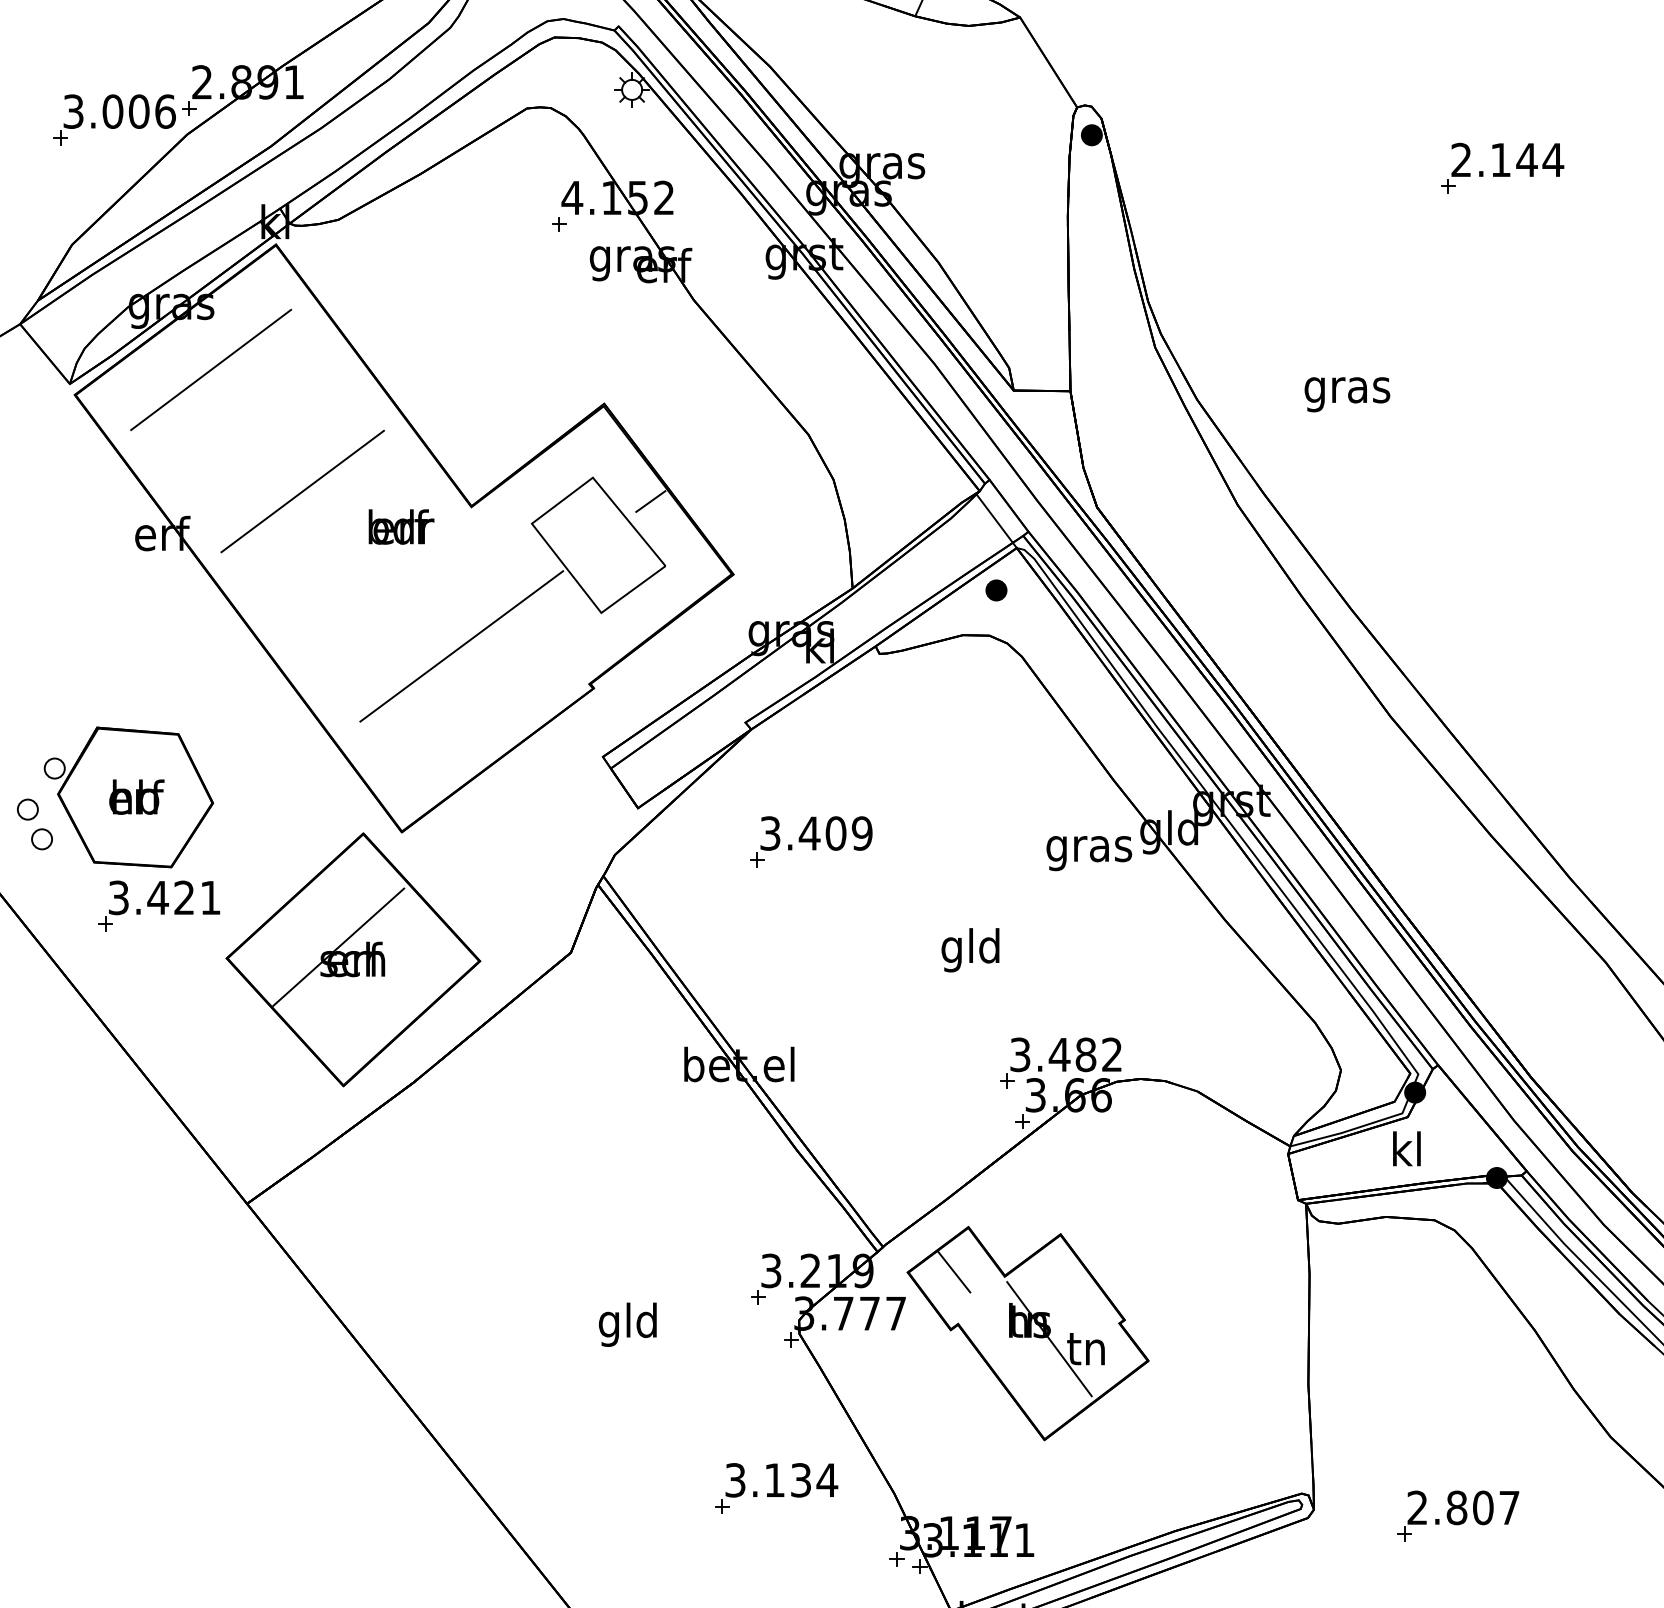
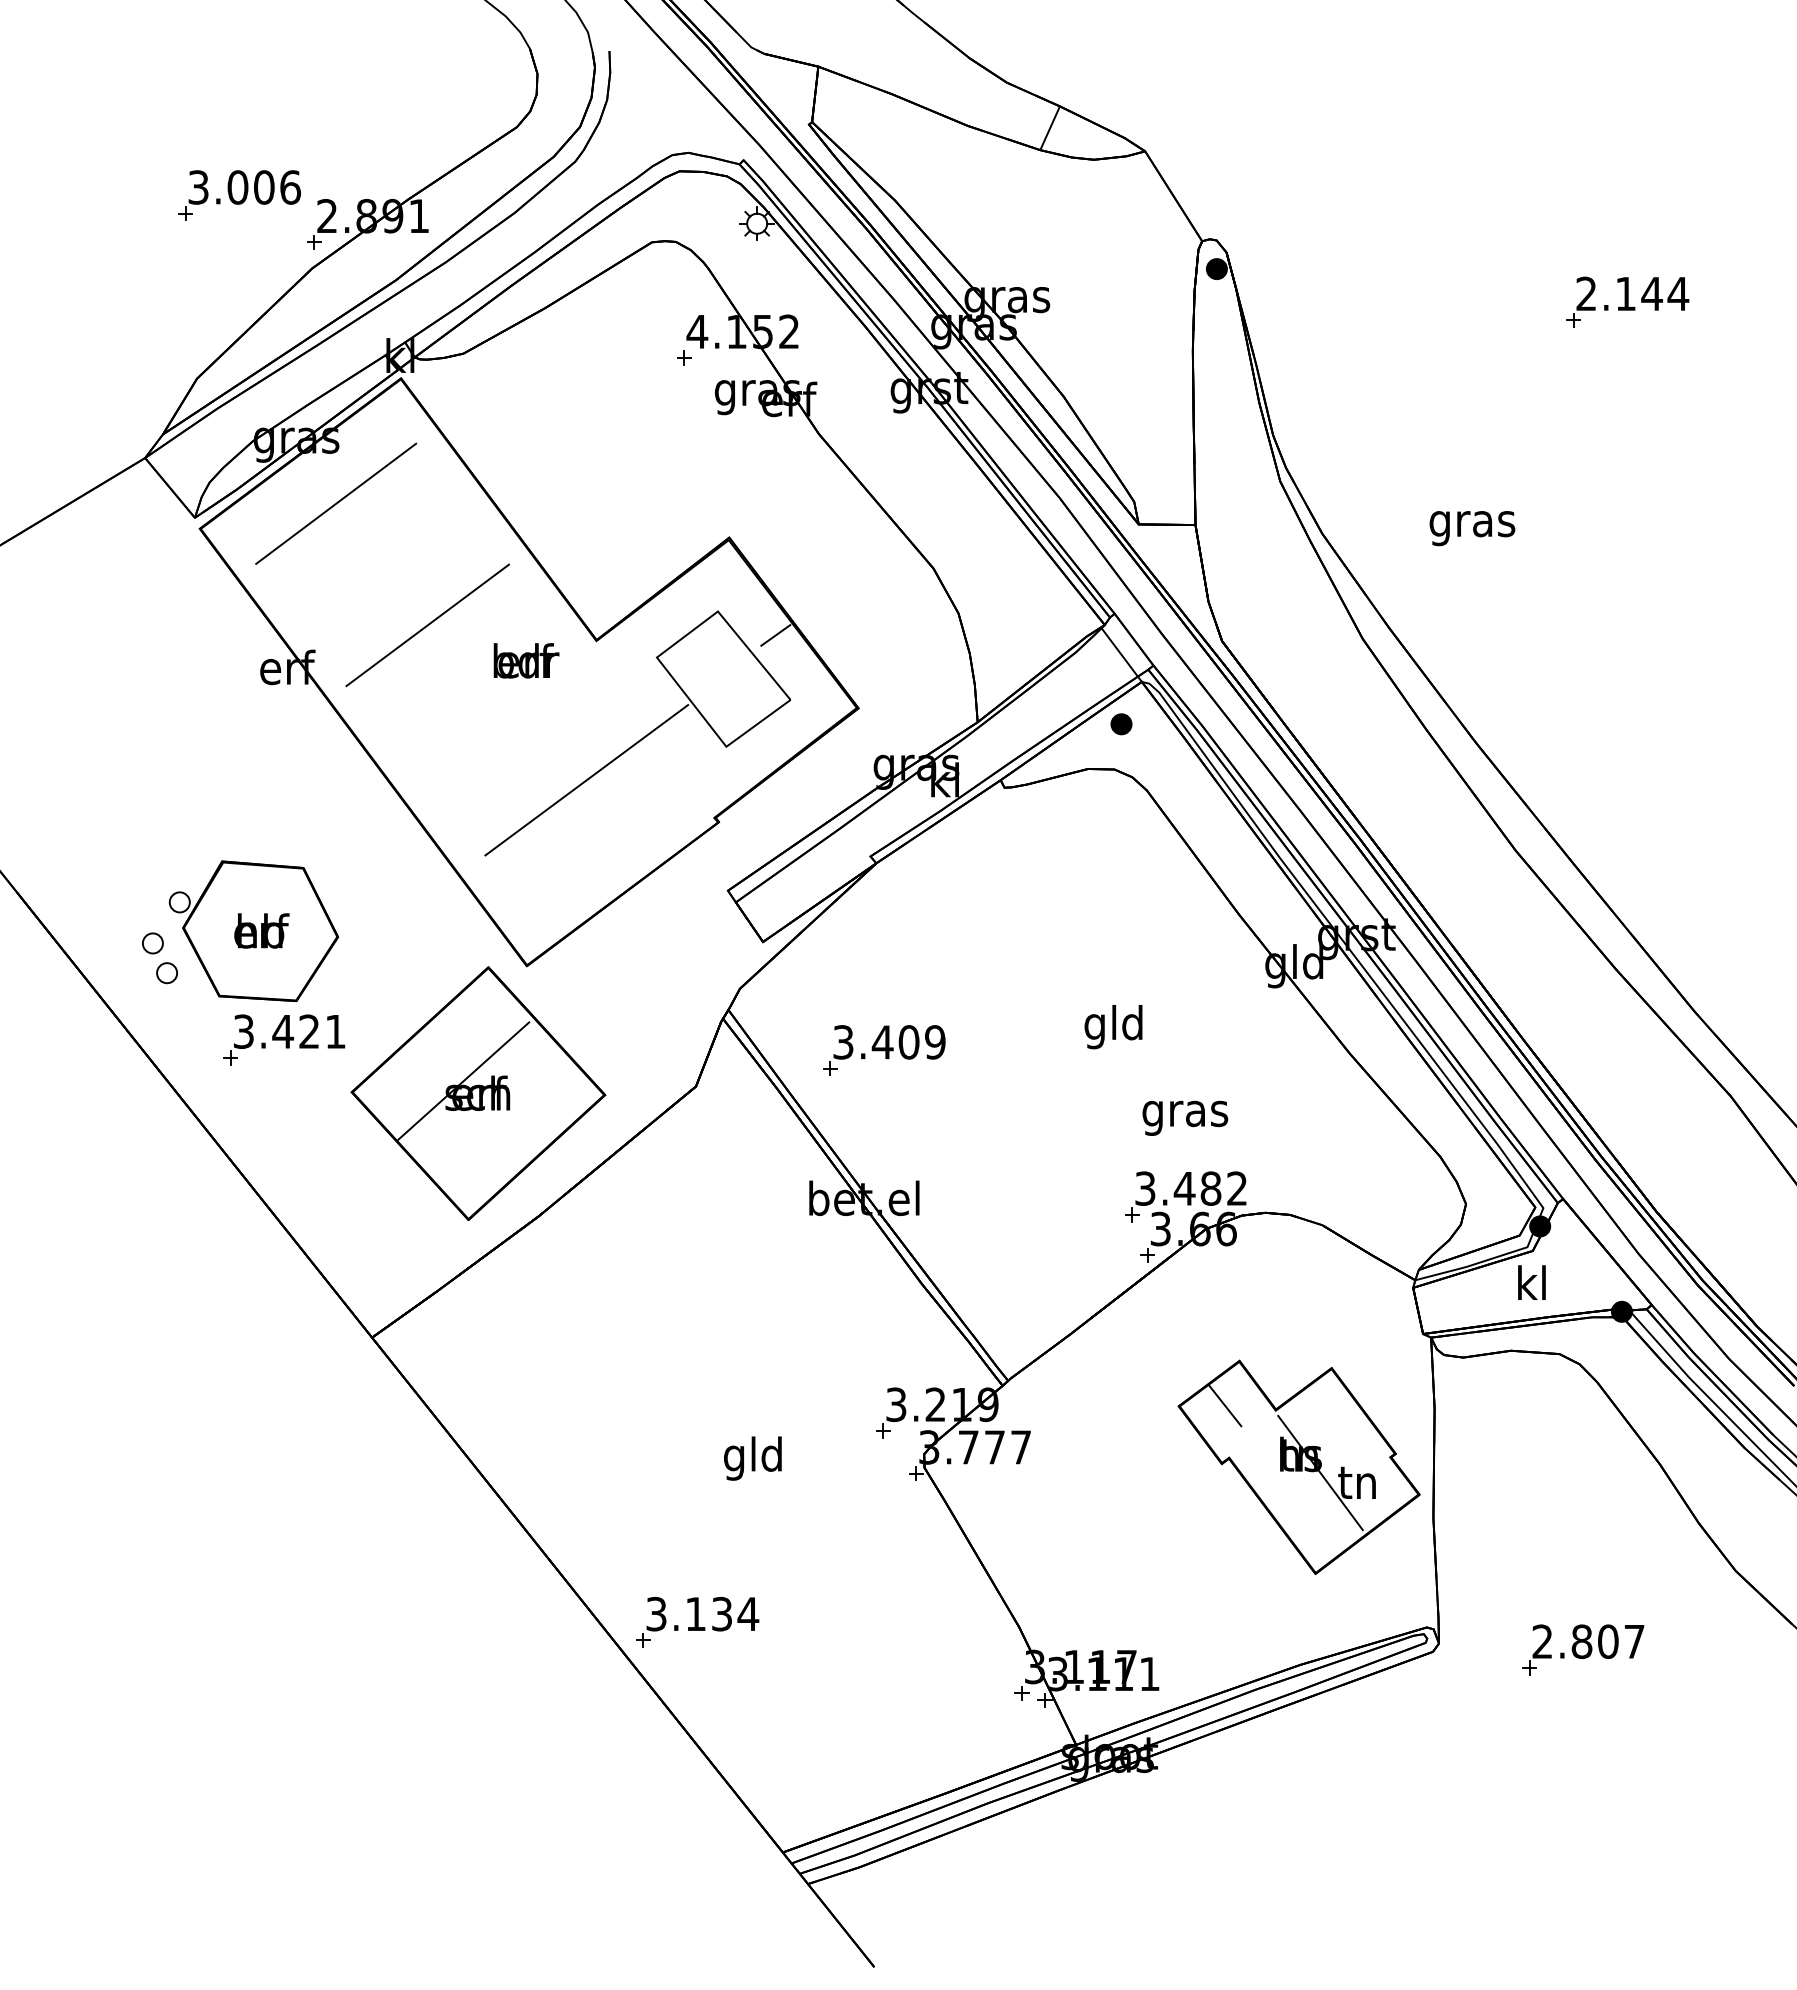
part: (114, 119) -> (239, 195), moved
part: (811, 841) -> (884, 1050), moved
text: (1089, 852) -> (1185, 1117), moved
text: (970, 950) -> (1113, 1027), moved
part: (1027, 1332) -> (1298, 1466), moved
part: (776, 1487) -> (697, 1621), moved

